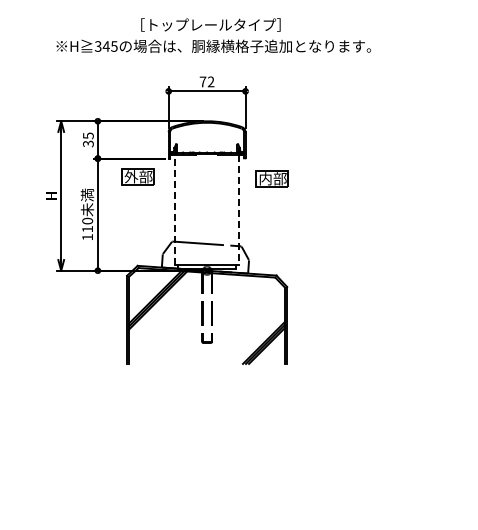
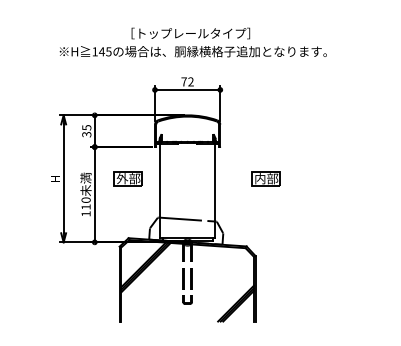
text: (97, 46) -> (94, 51), 345 -> 145
part: (137, 176) -> (127, 178), moved
part: (271, 178) -> (265, 178), moved
line: (175, 209) -> (160, 190), dashed -> solid
line: (239, 210) -> (215, 191), dashed -> solid

